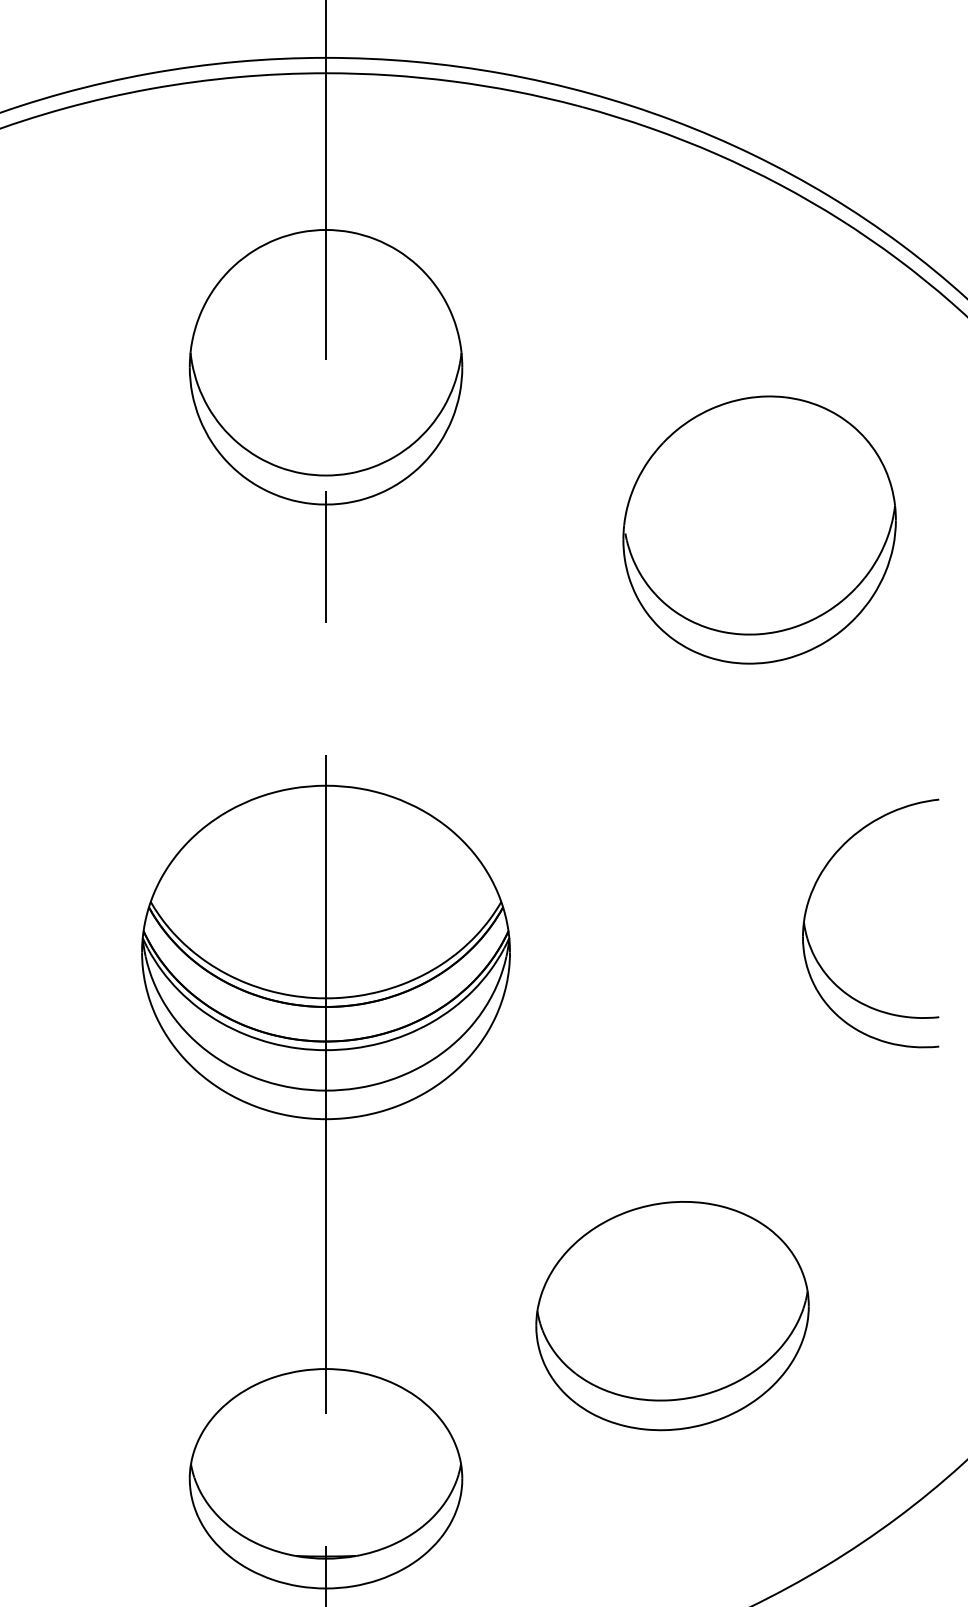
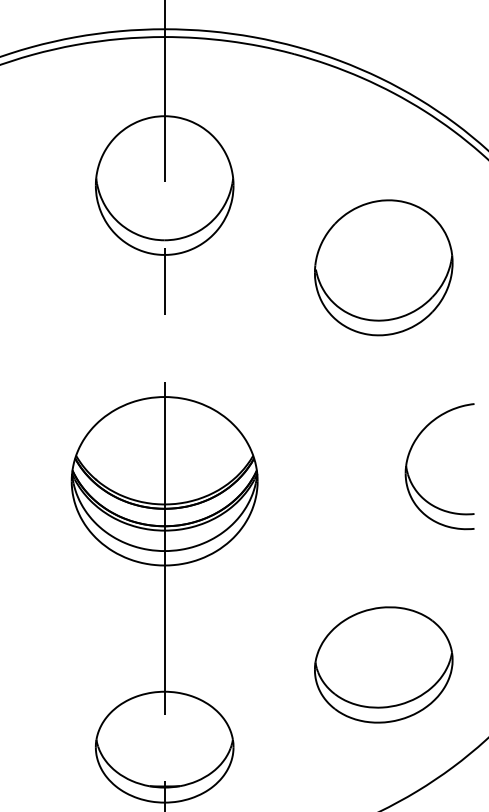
part: (672, 1315) -> (383, 664), moved

